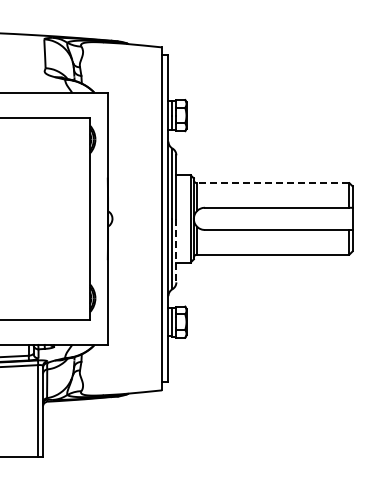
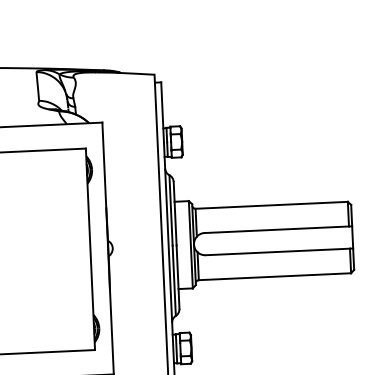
line: (272, 183) -> (270, 205), dashed -> solid
line: (176, 250) -> (178, 276), dashed -> solid

